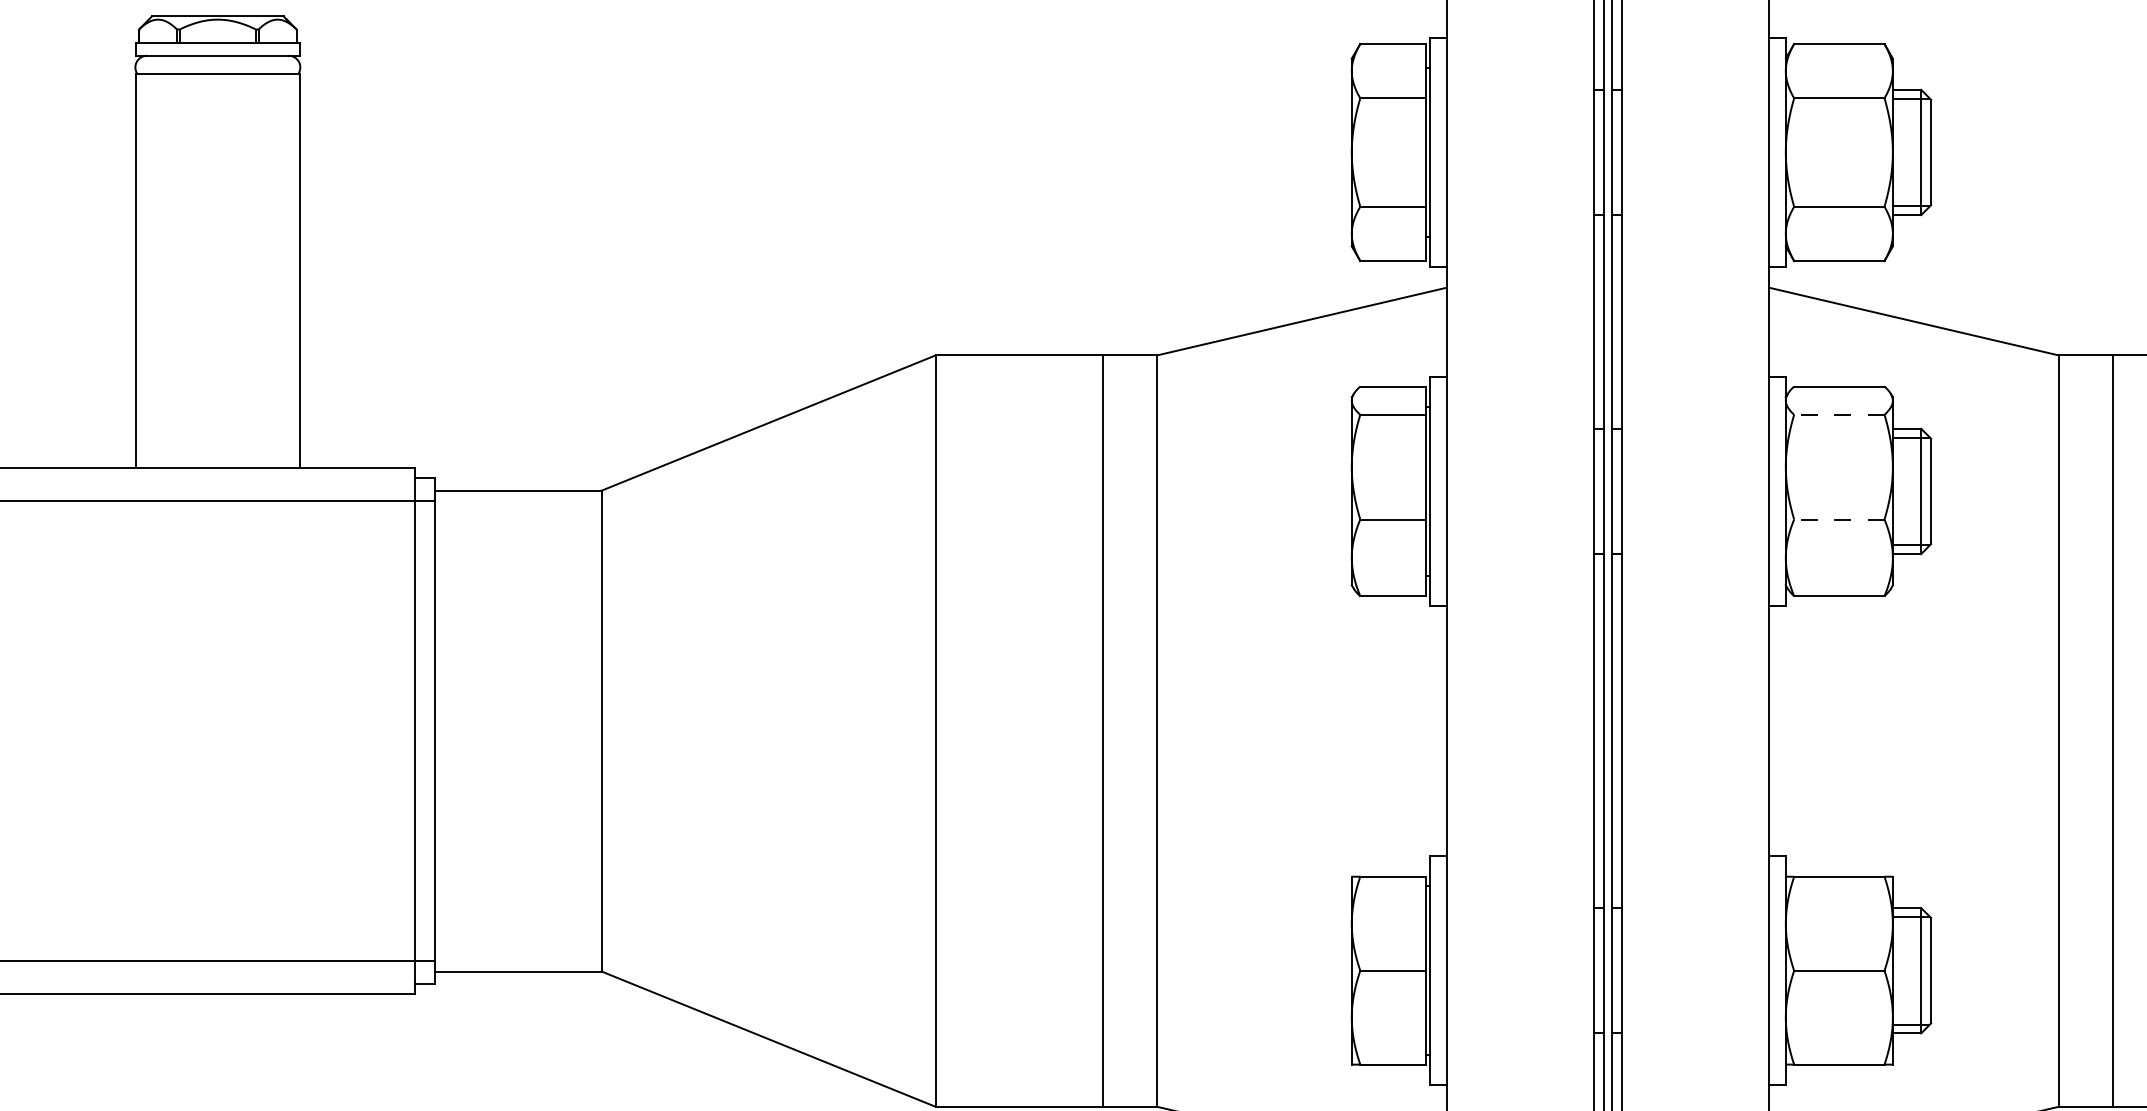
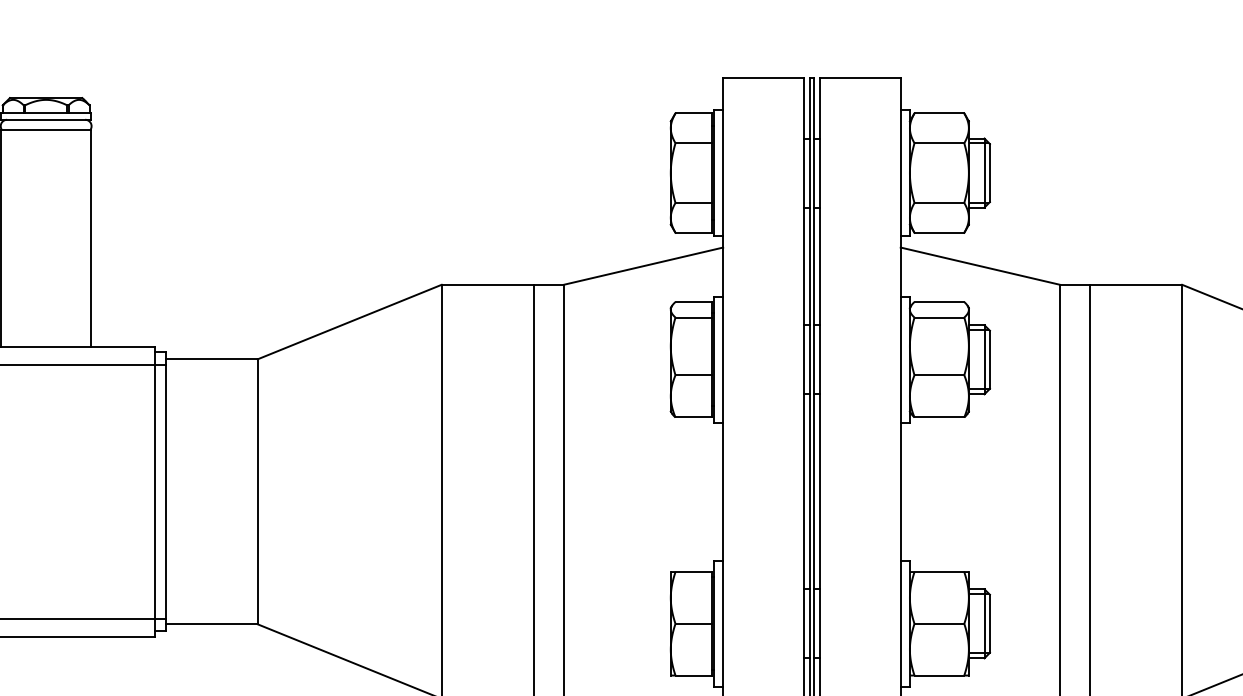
line: (1839, 414) -> (939, 317), dashed -> solid
line: (1839, 519) -> (939, 375), dashed -> solid

